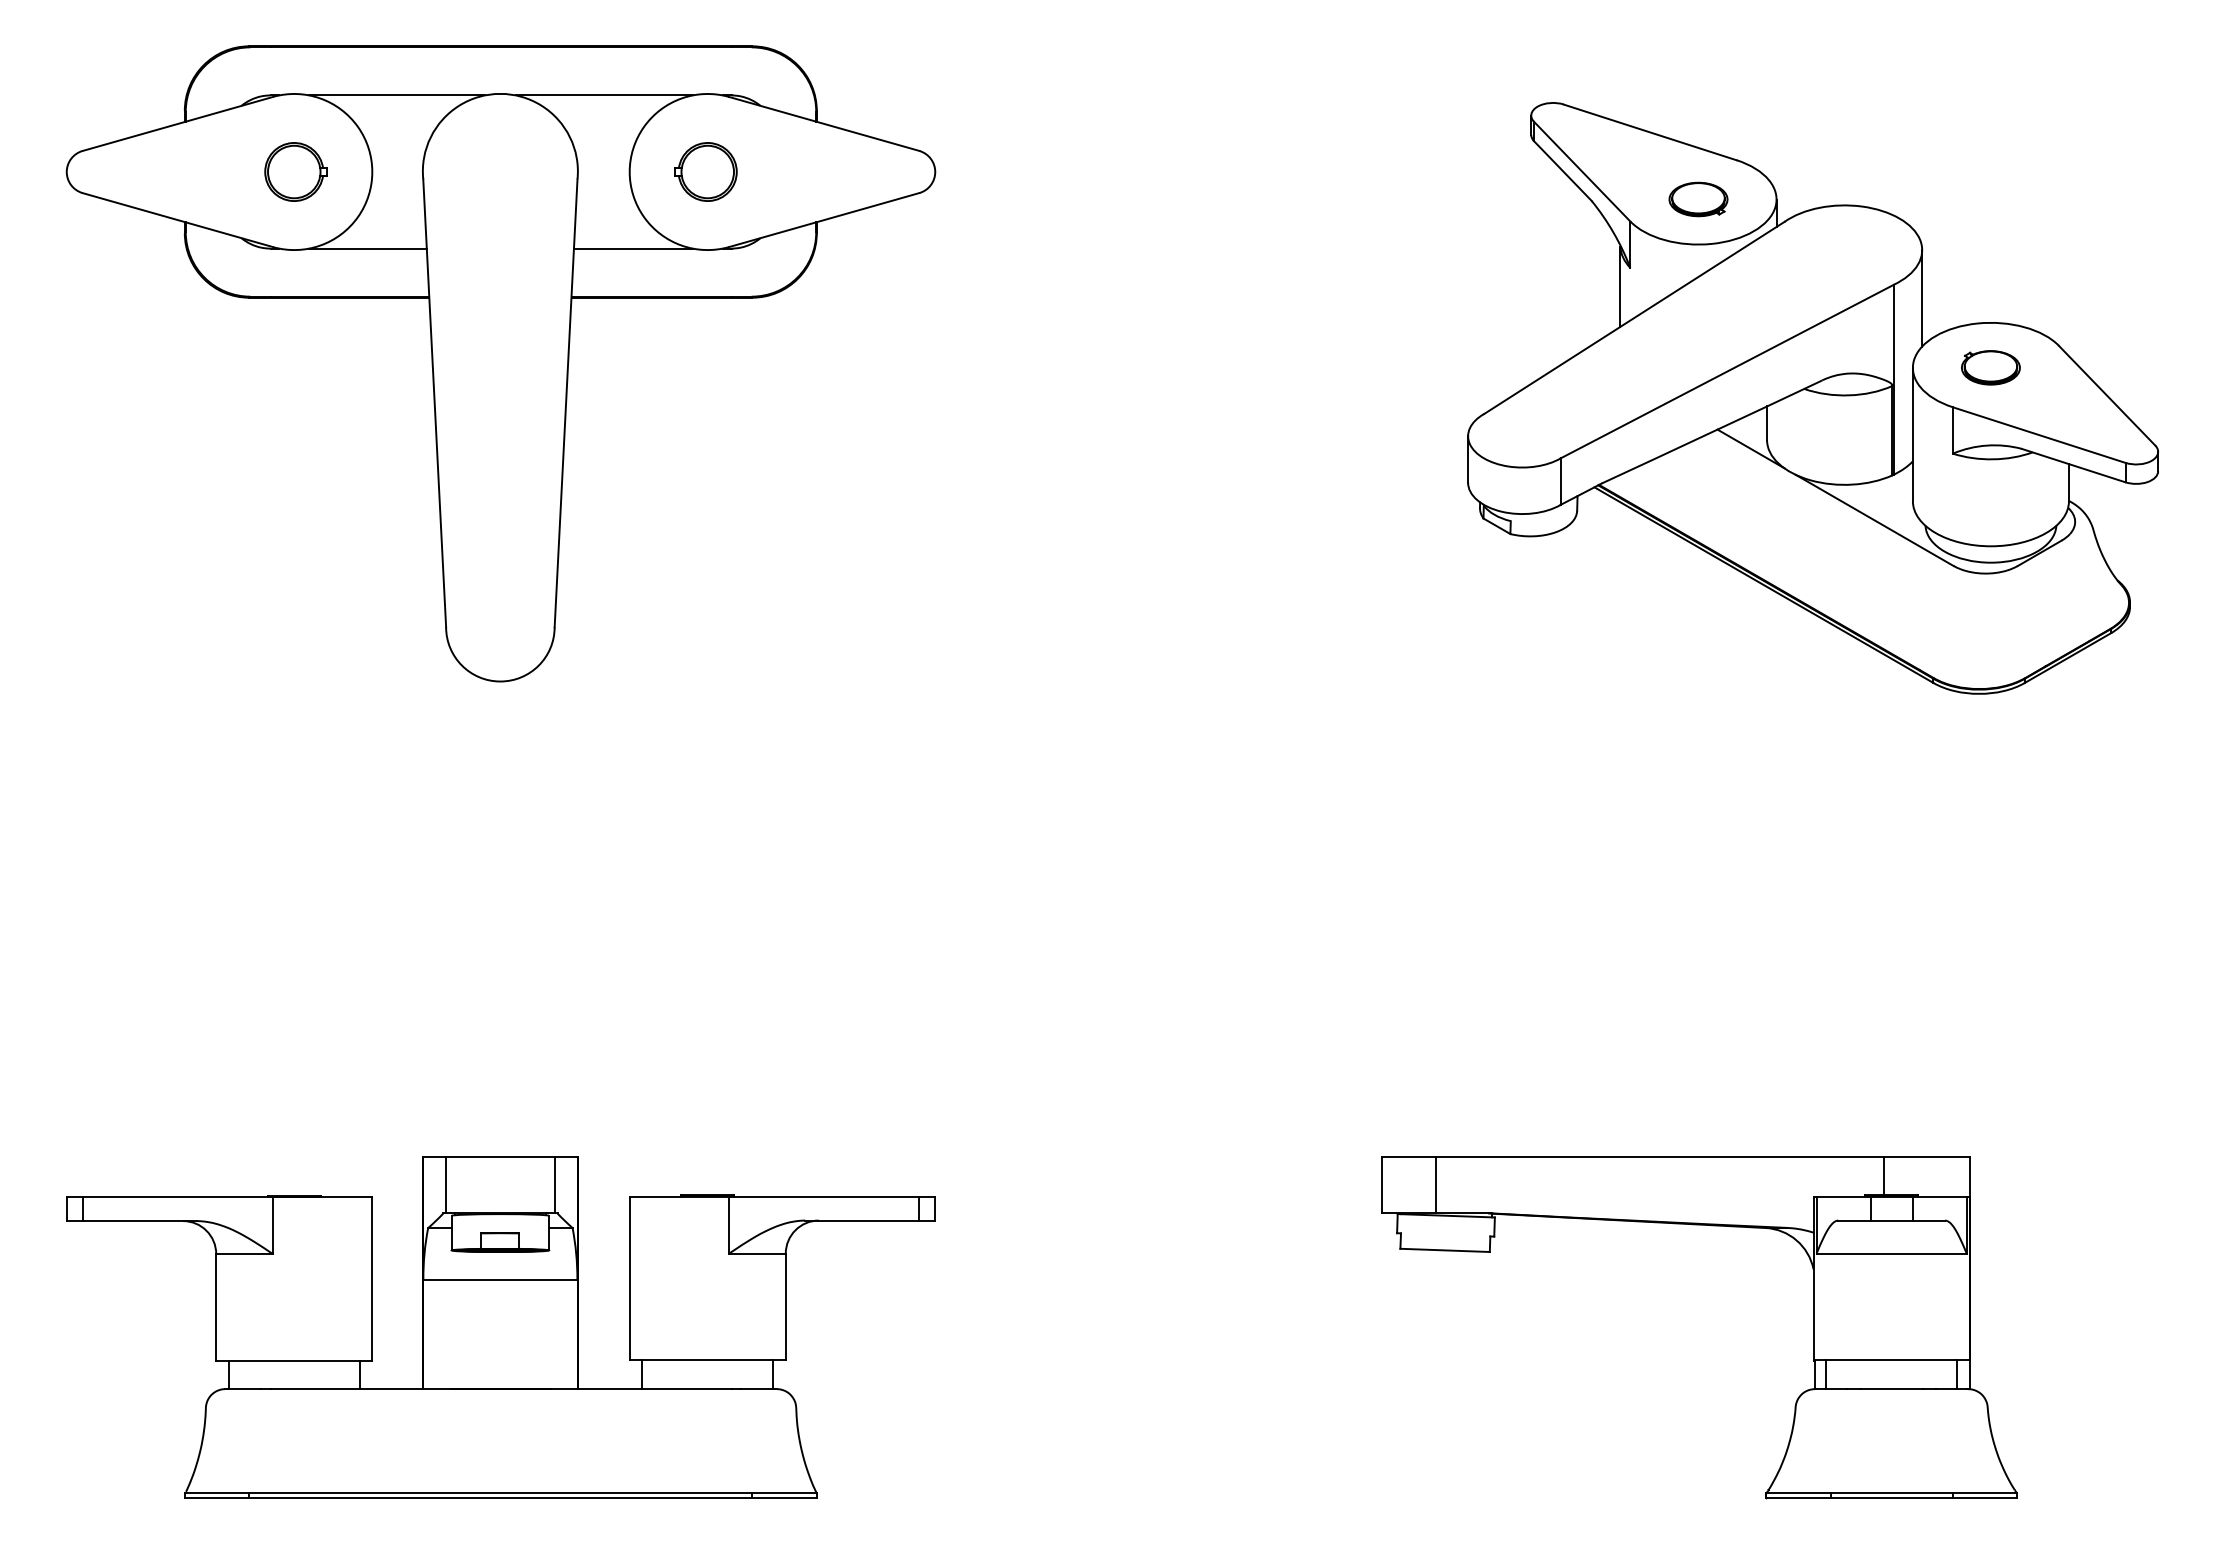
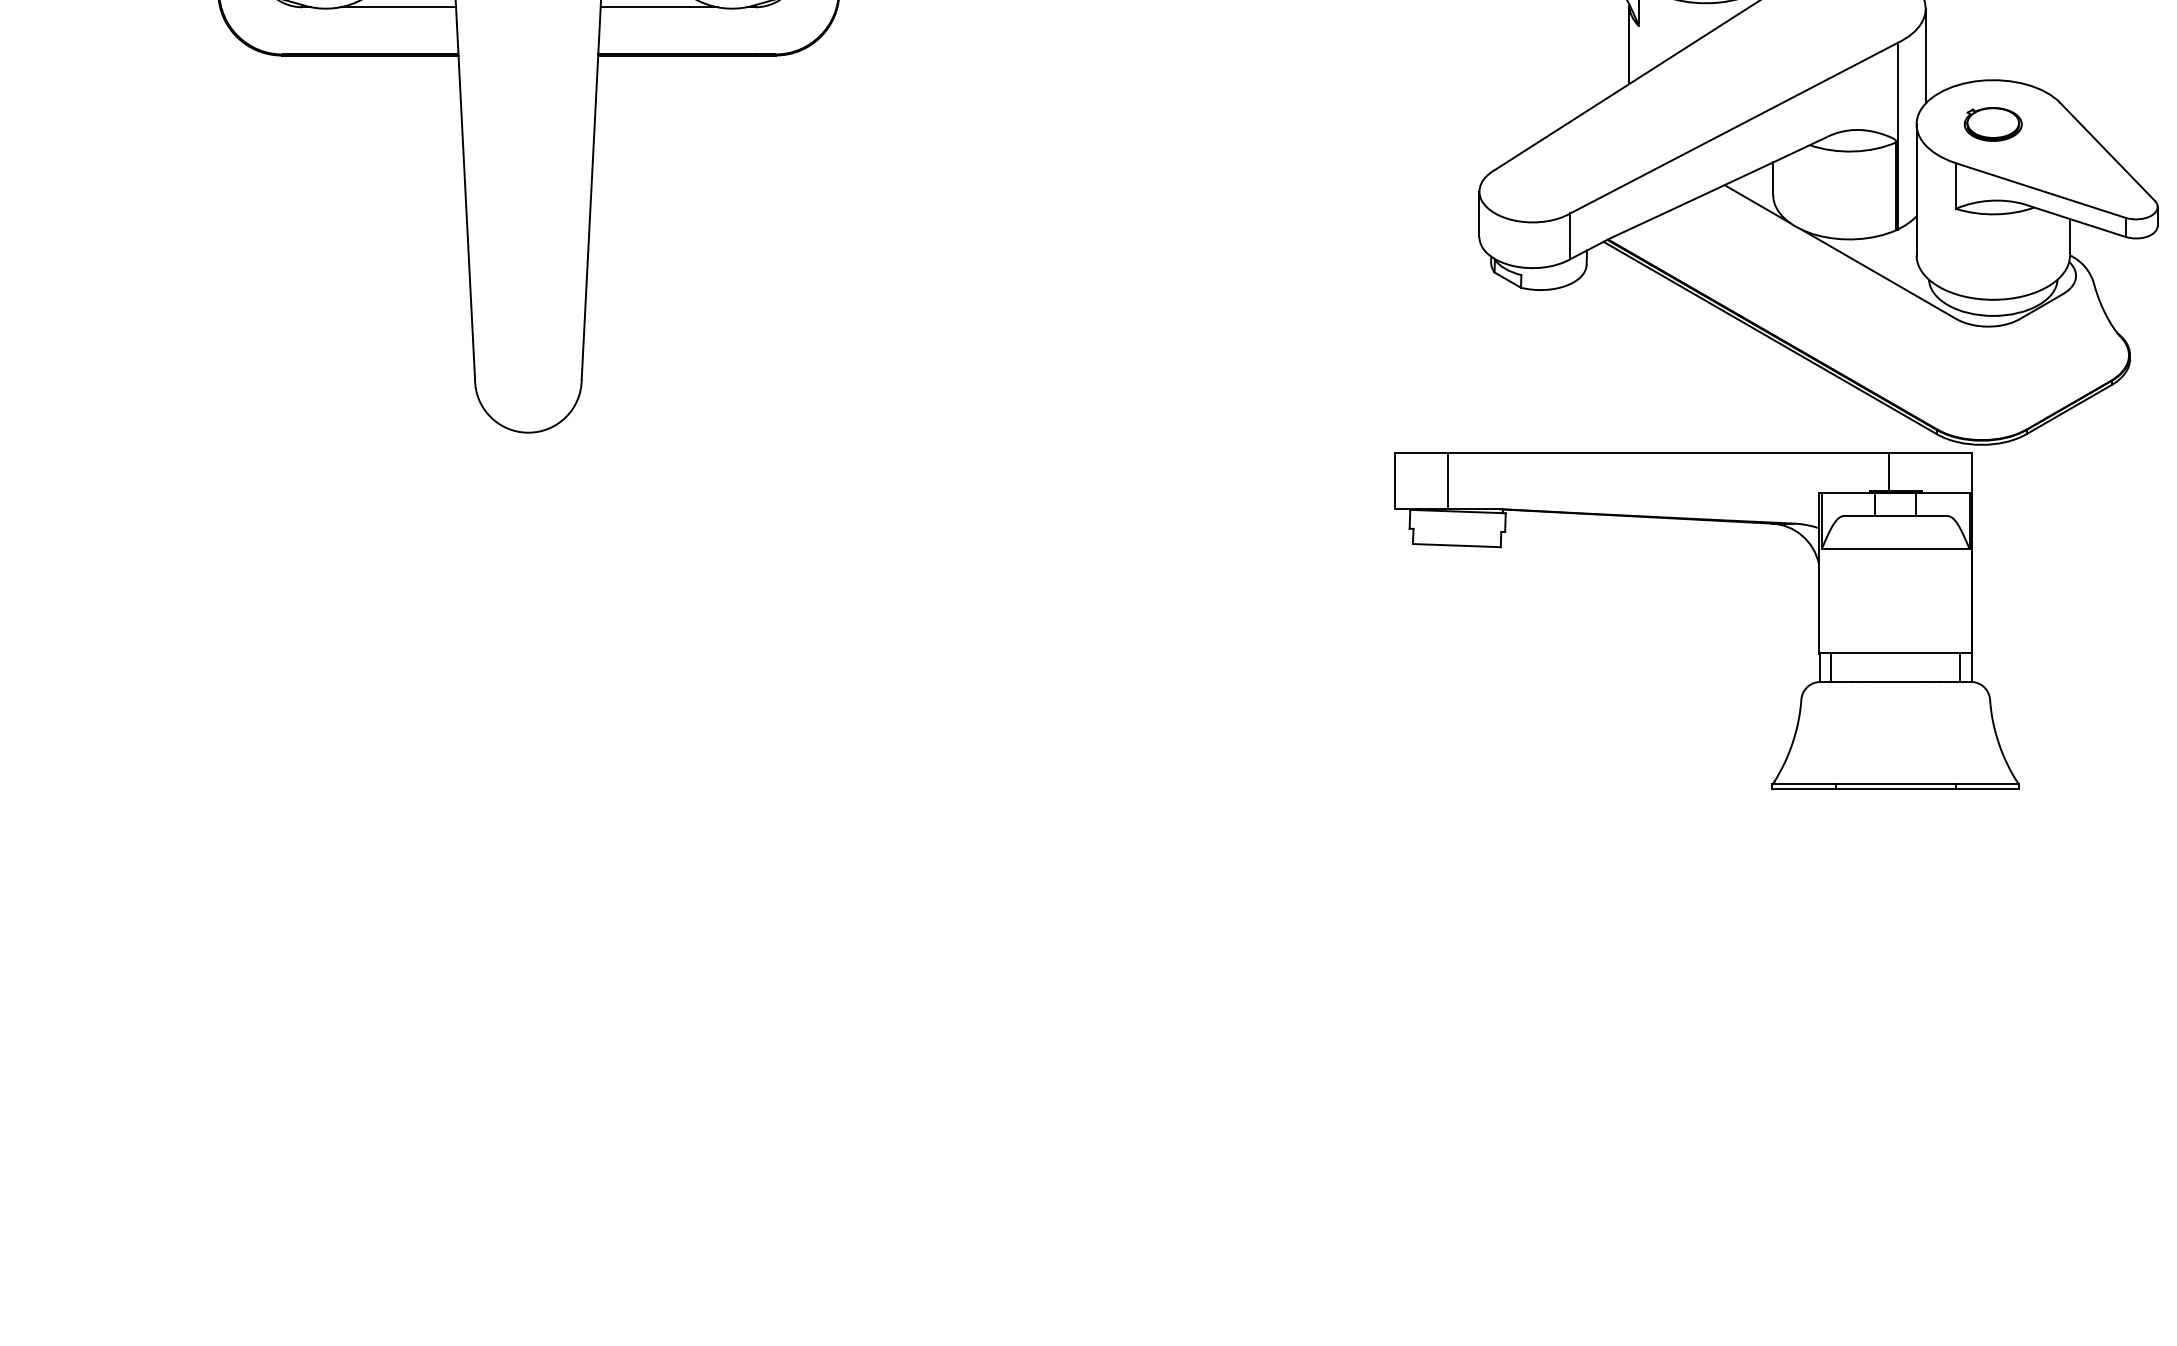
part: (1711, 1226) -> (1718, 522), moved
part: (500, 1327) -> (528, 1067), removed

